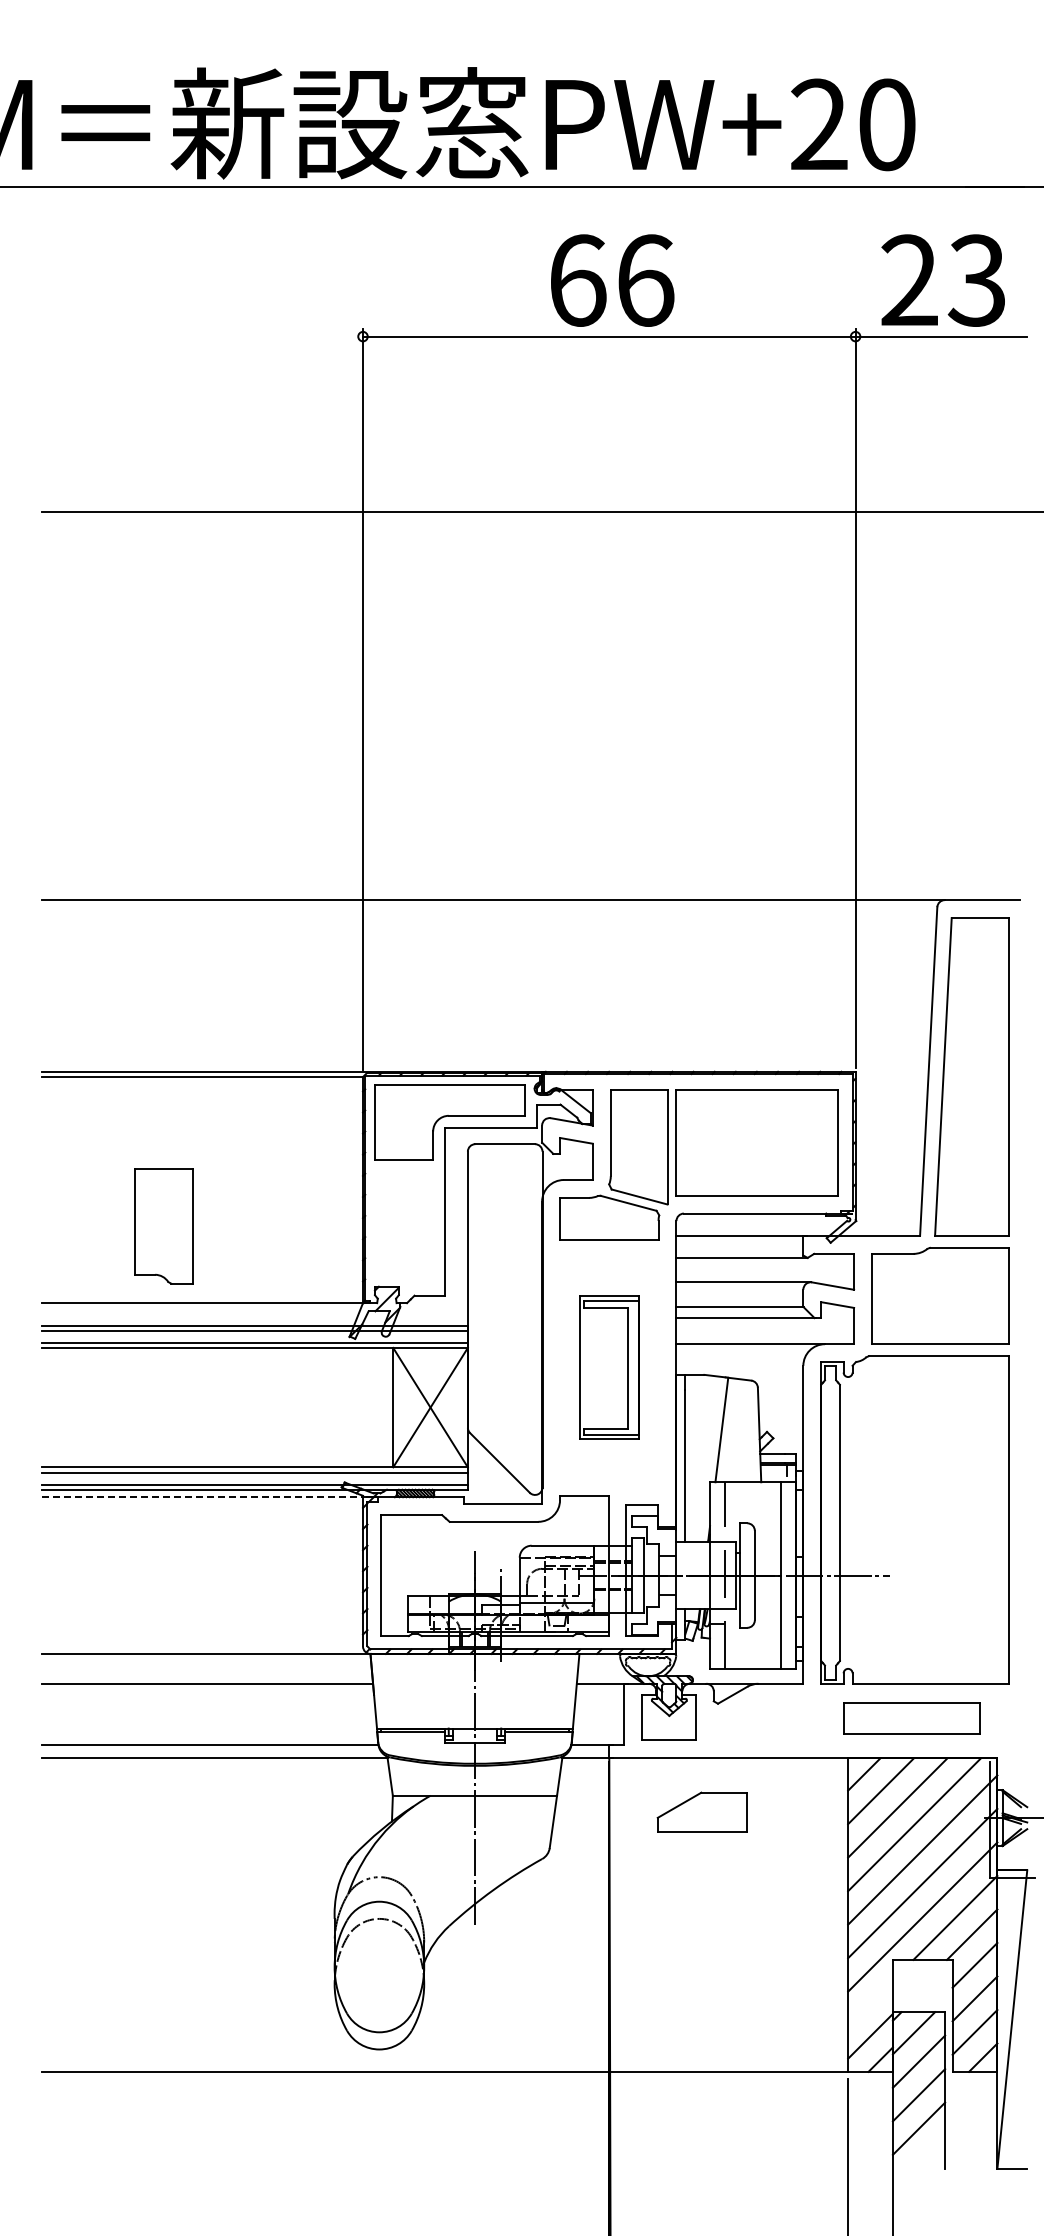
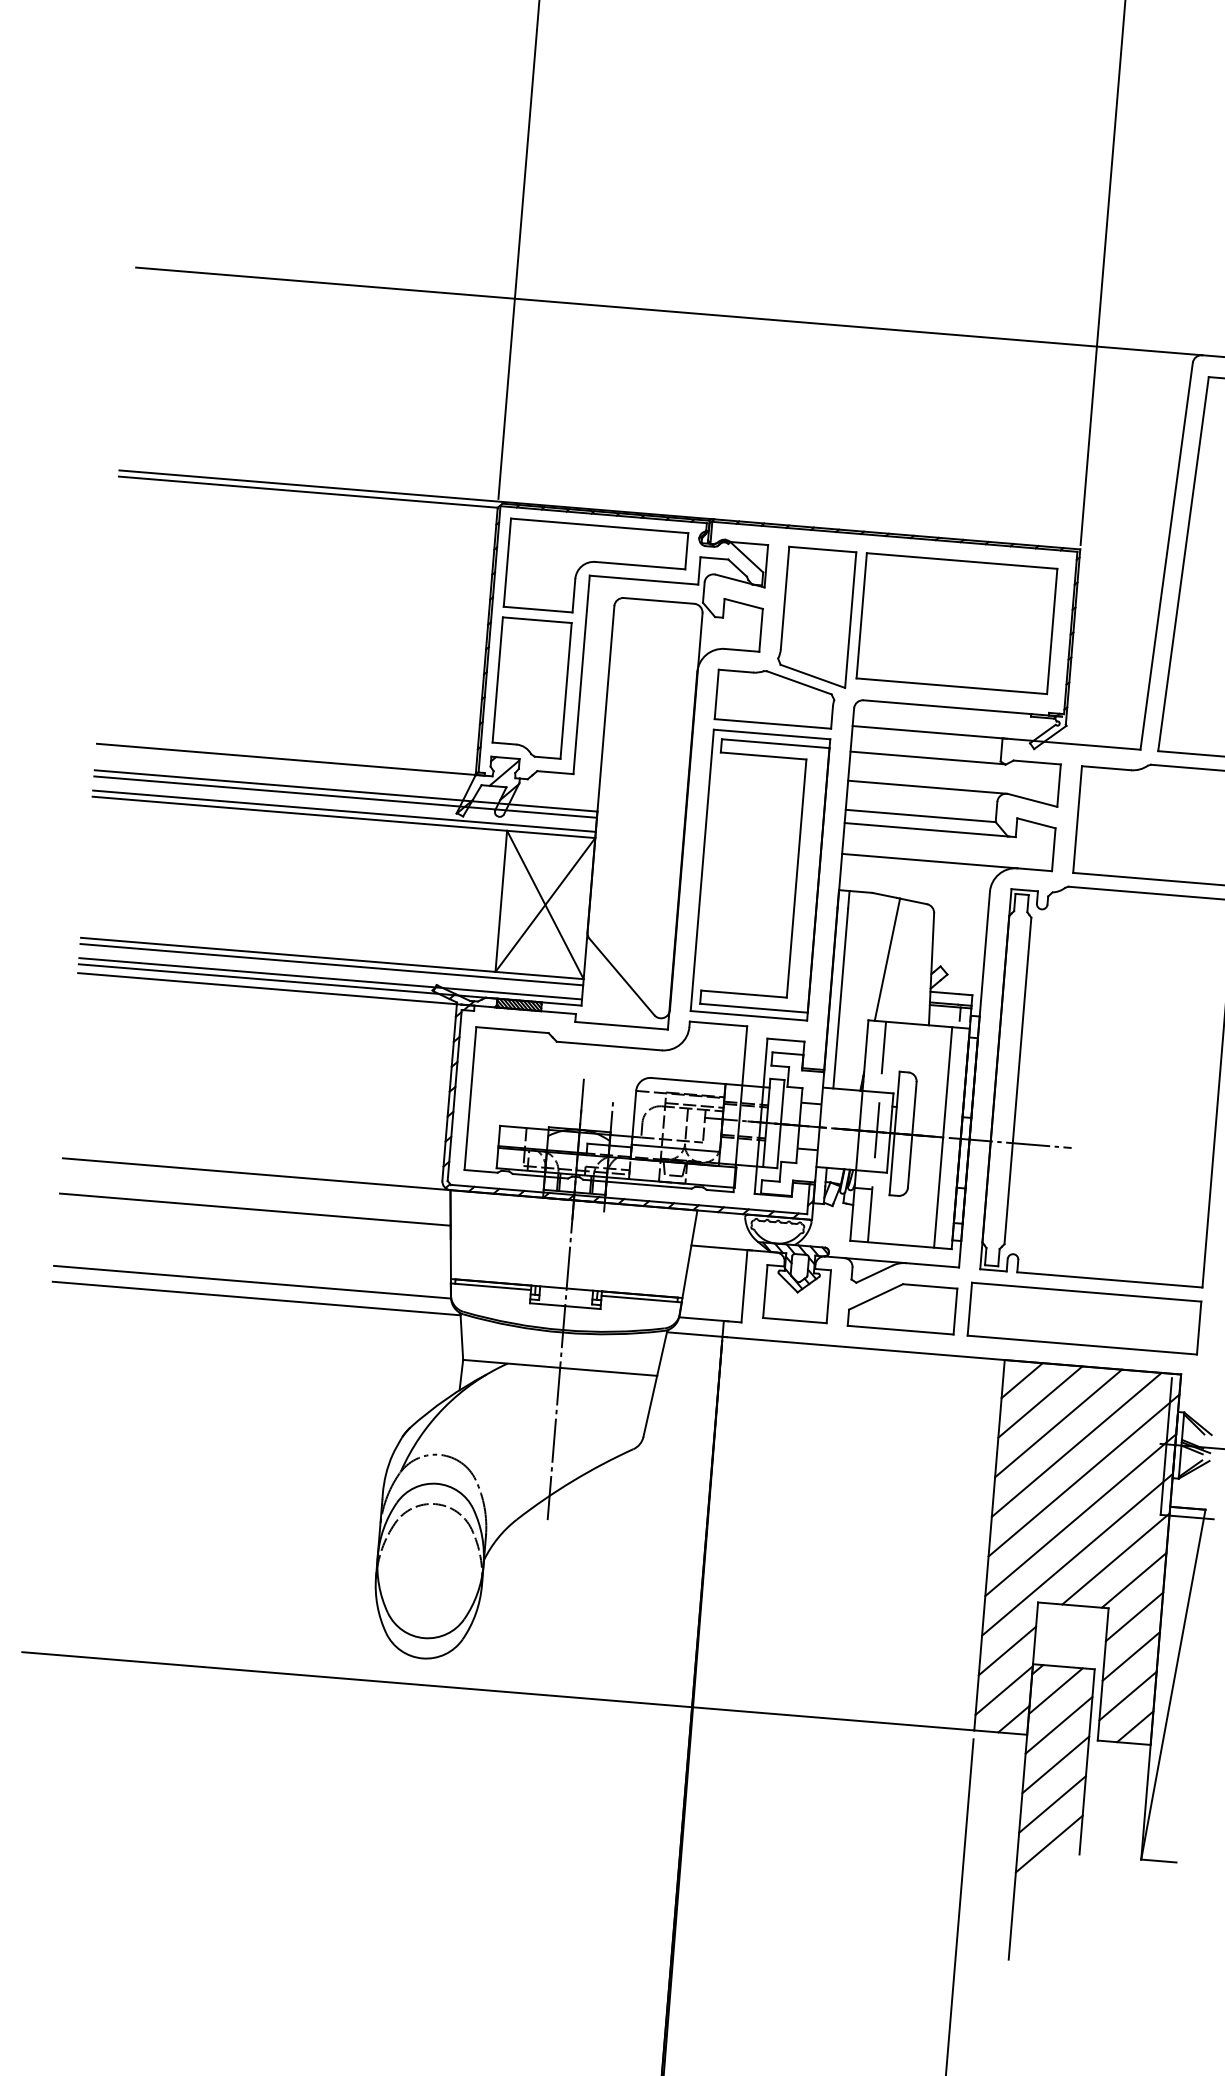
part: (163, 1226) -> (531, 688), moved
part: (609, 1367) -> (760, 874), size x1.67
line: (205, 1497) -> (270, 989), dashed -> solid
part: (911, 1718) -> (1083, 1319), size x1.43
part: (701, 1811) -> (901, 1306), moved
line: (870, 2002) -> (1007, 1650), added
line: (918, 2162) -> (1048, 1844), added

